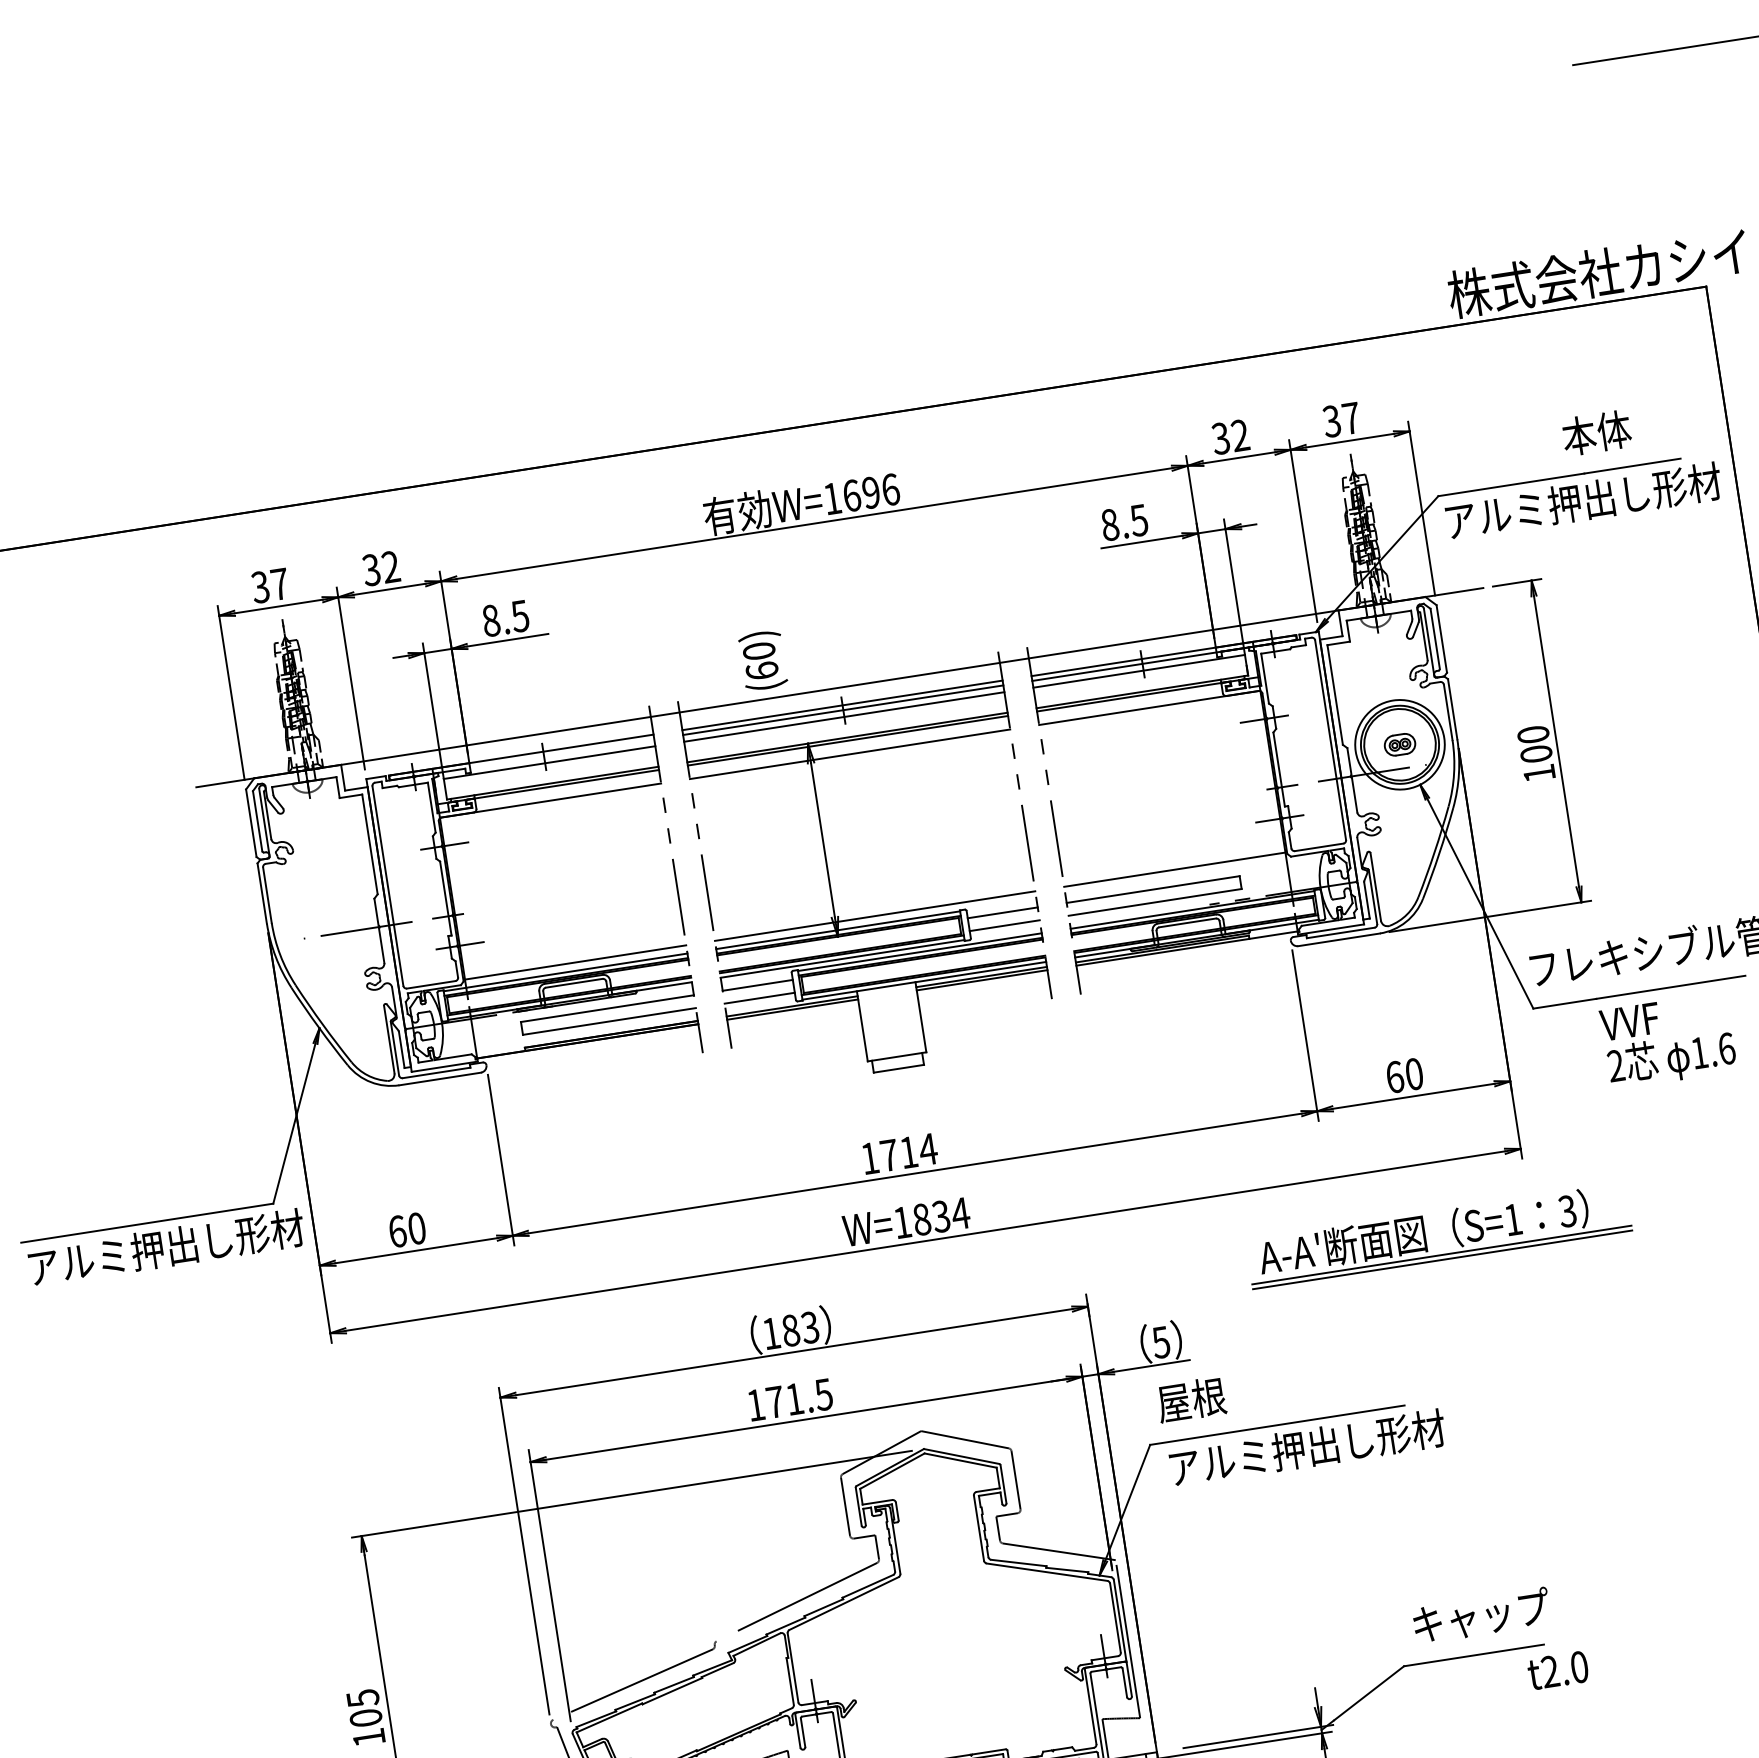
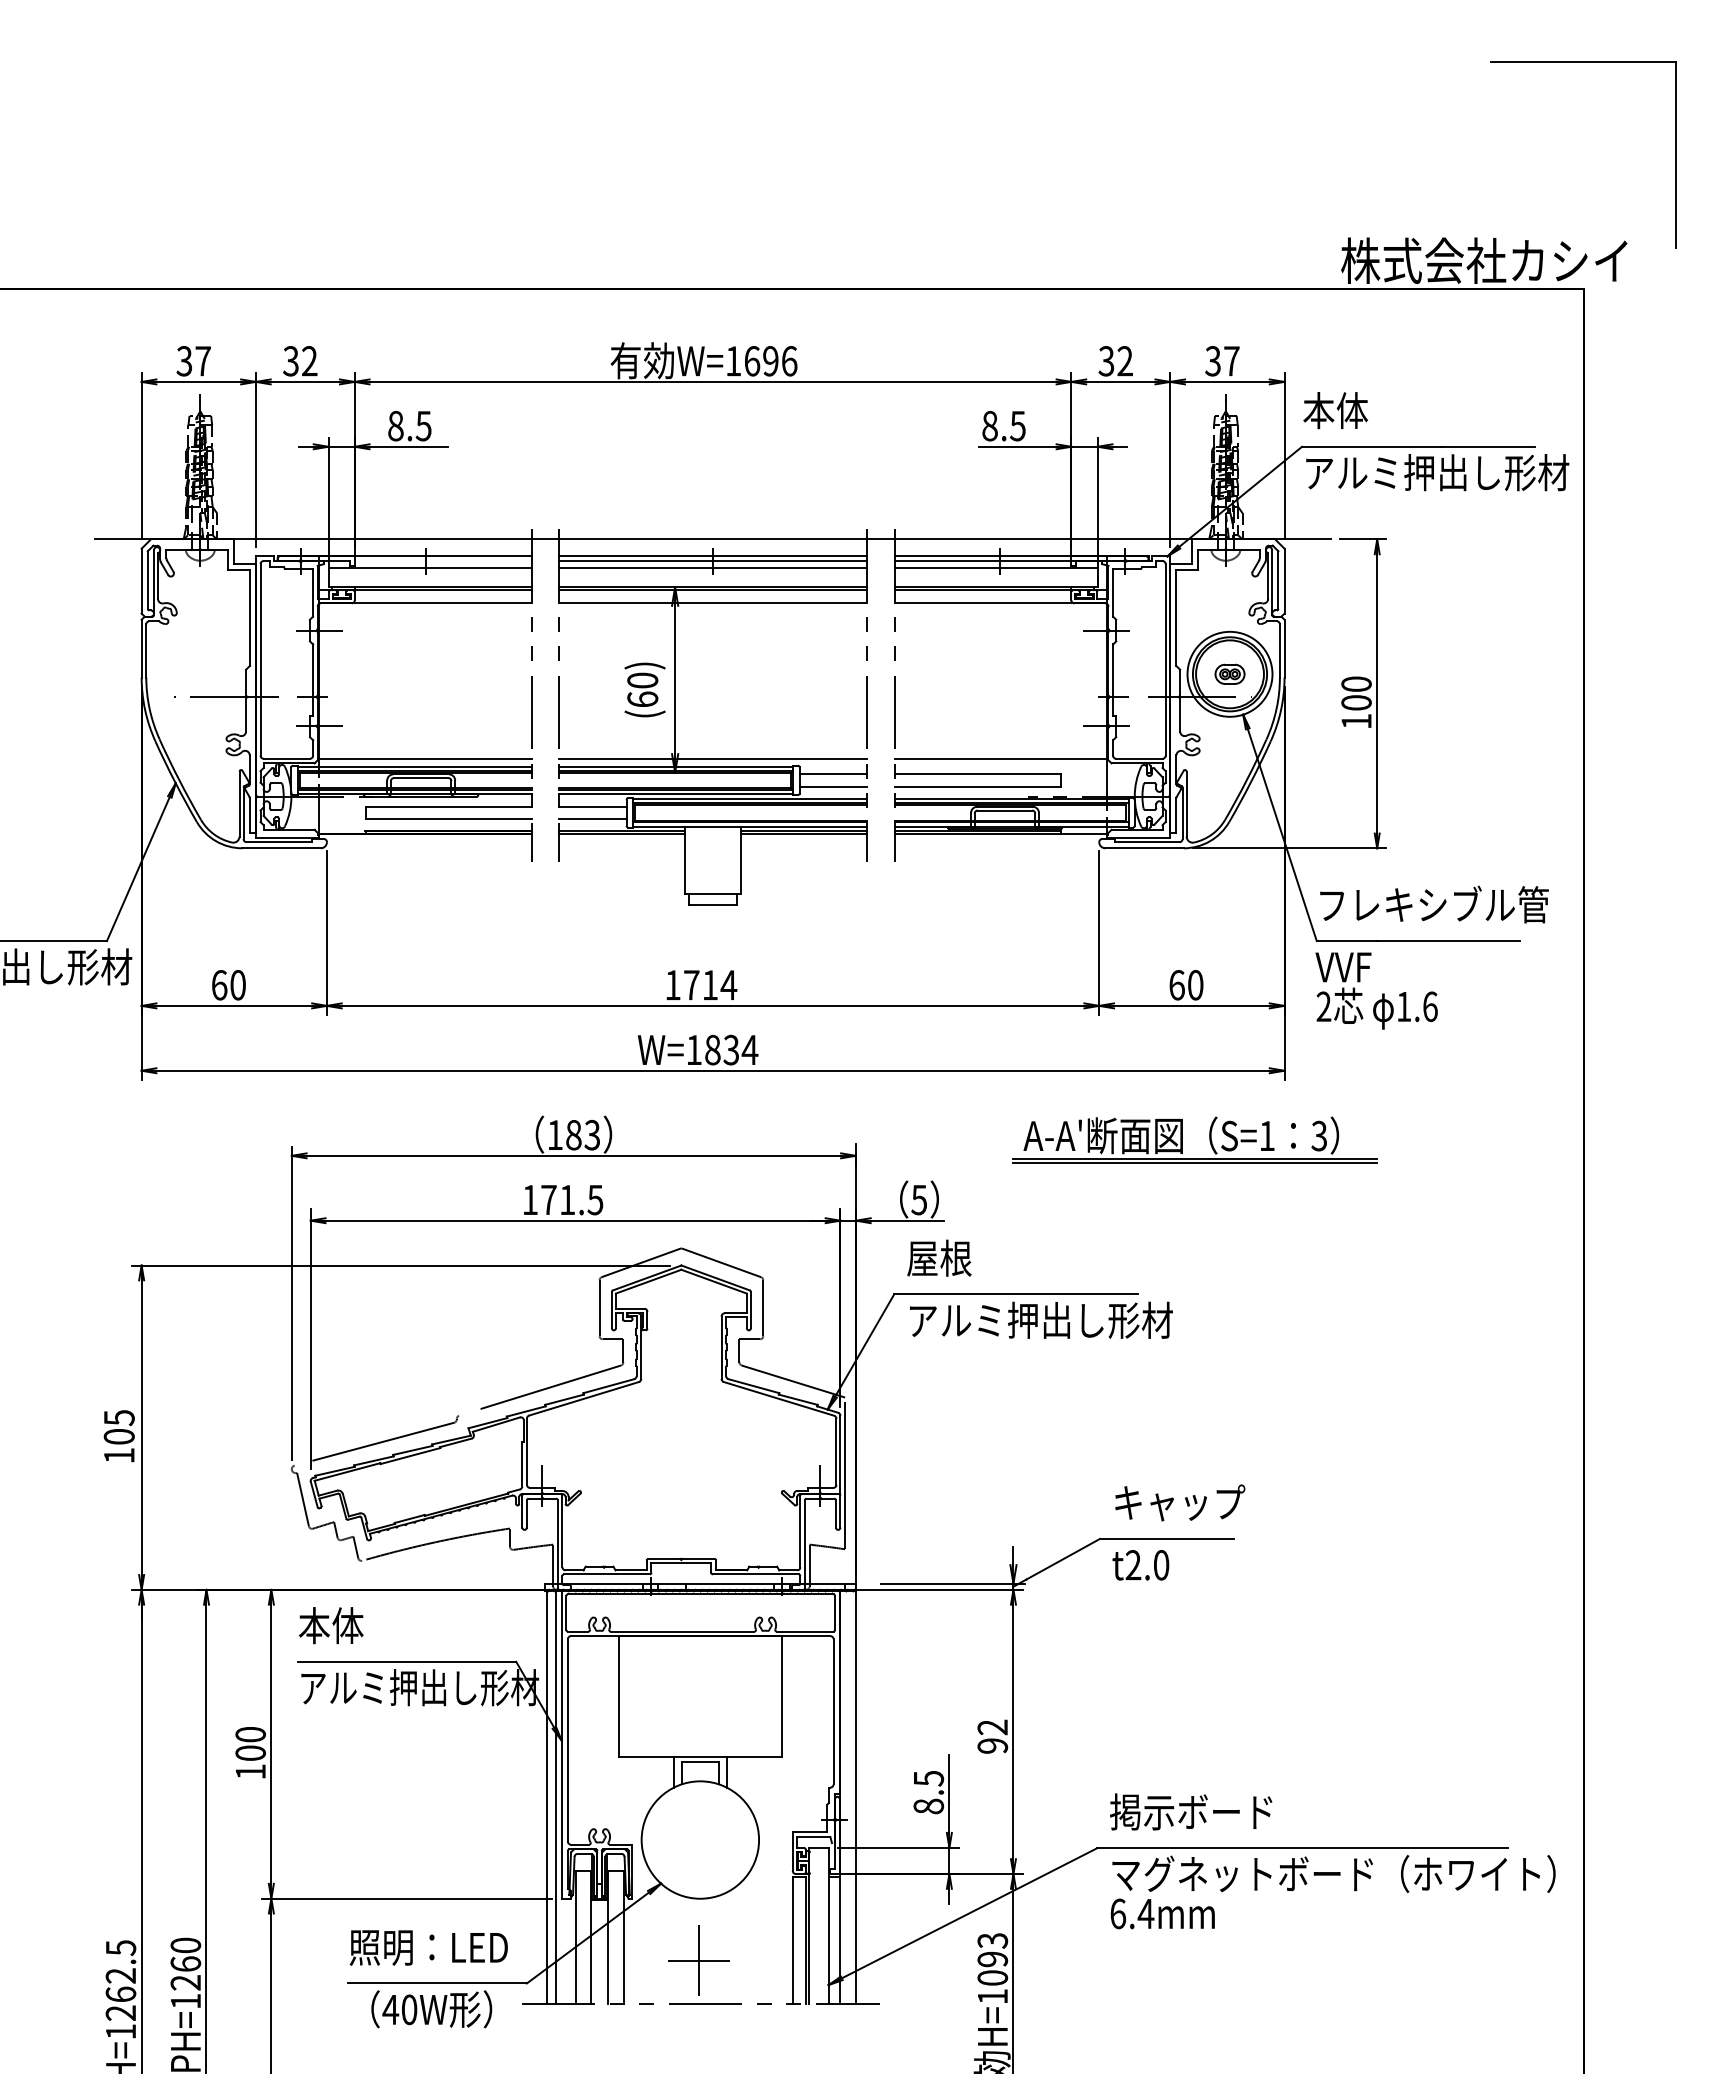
text: (1596, 432) -> (1335, 410), moved
text: (762, 660) -> (644, 689), moved
text: (1668, 1040) -> (1376, 990), moved
text: (1557, 1670) -> (1140, 1565), moved

